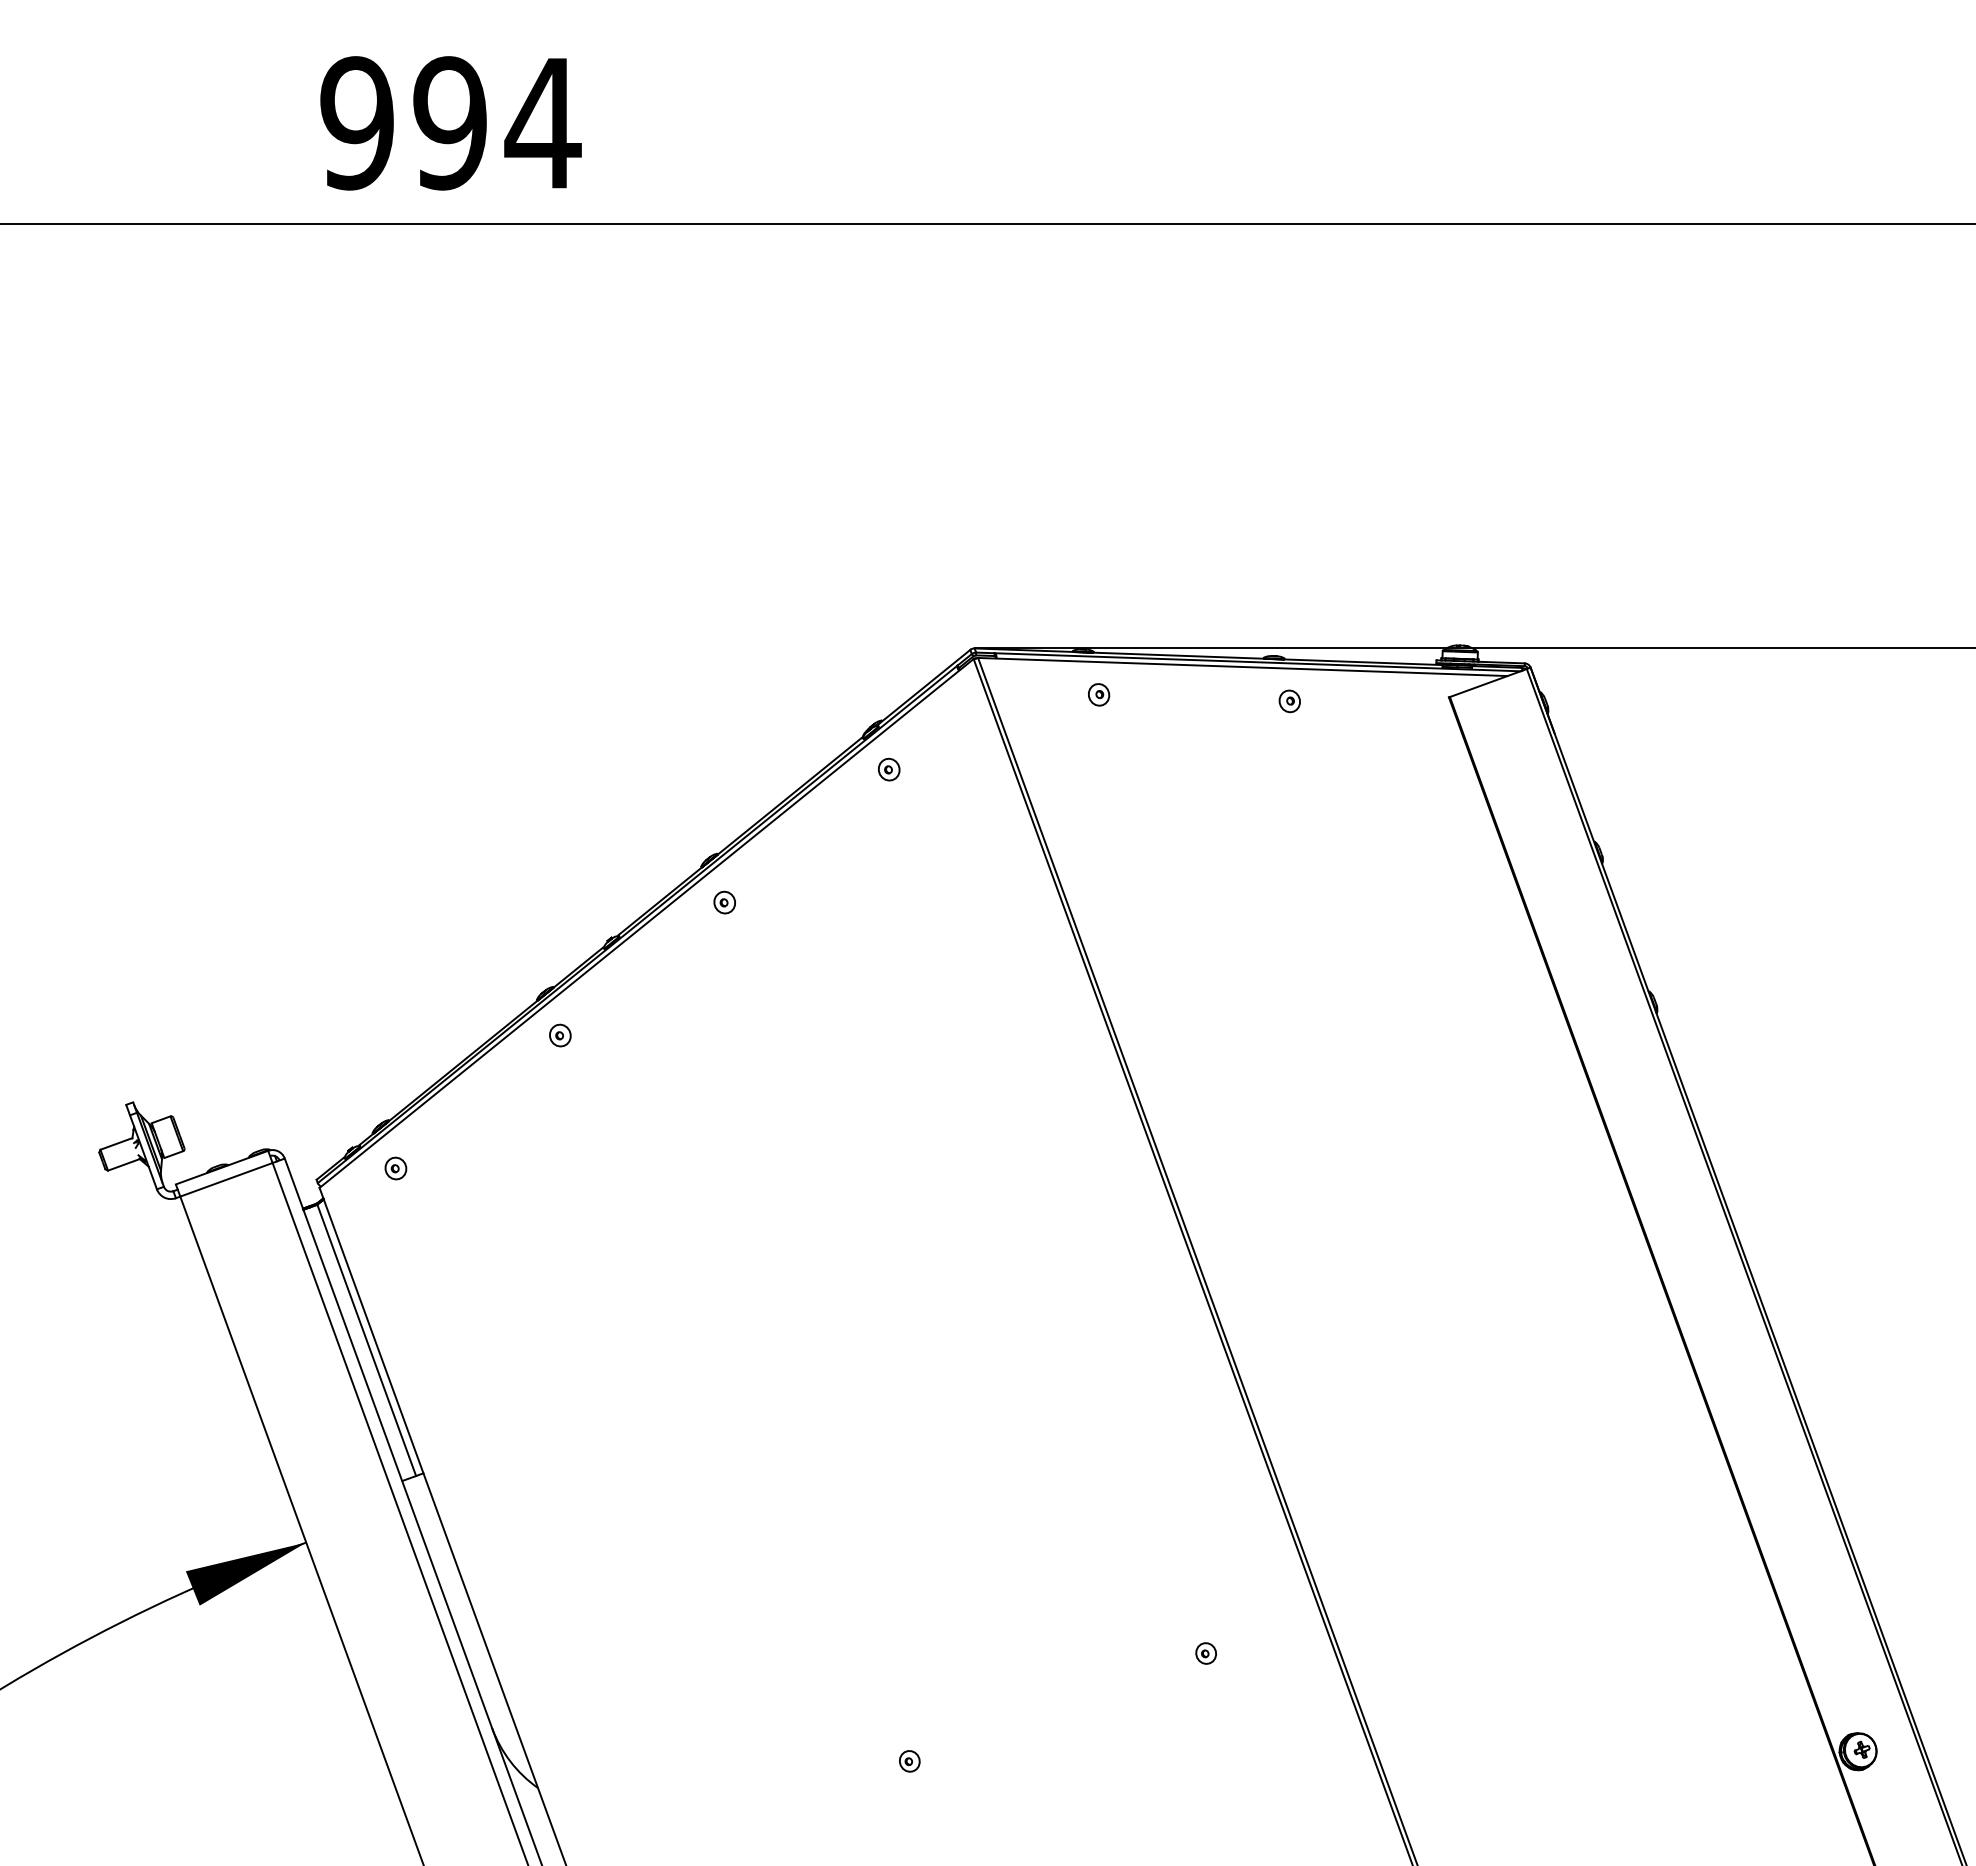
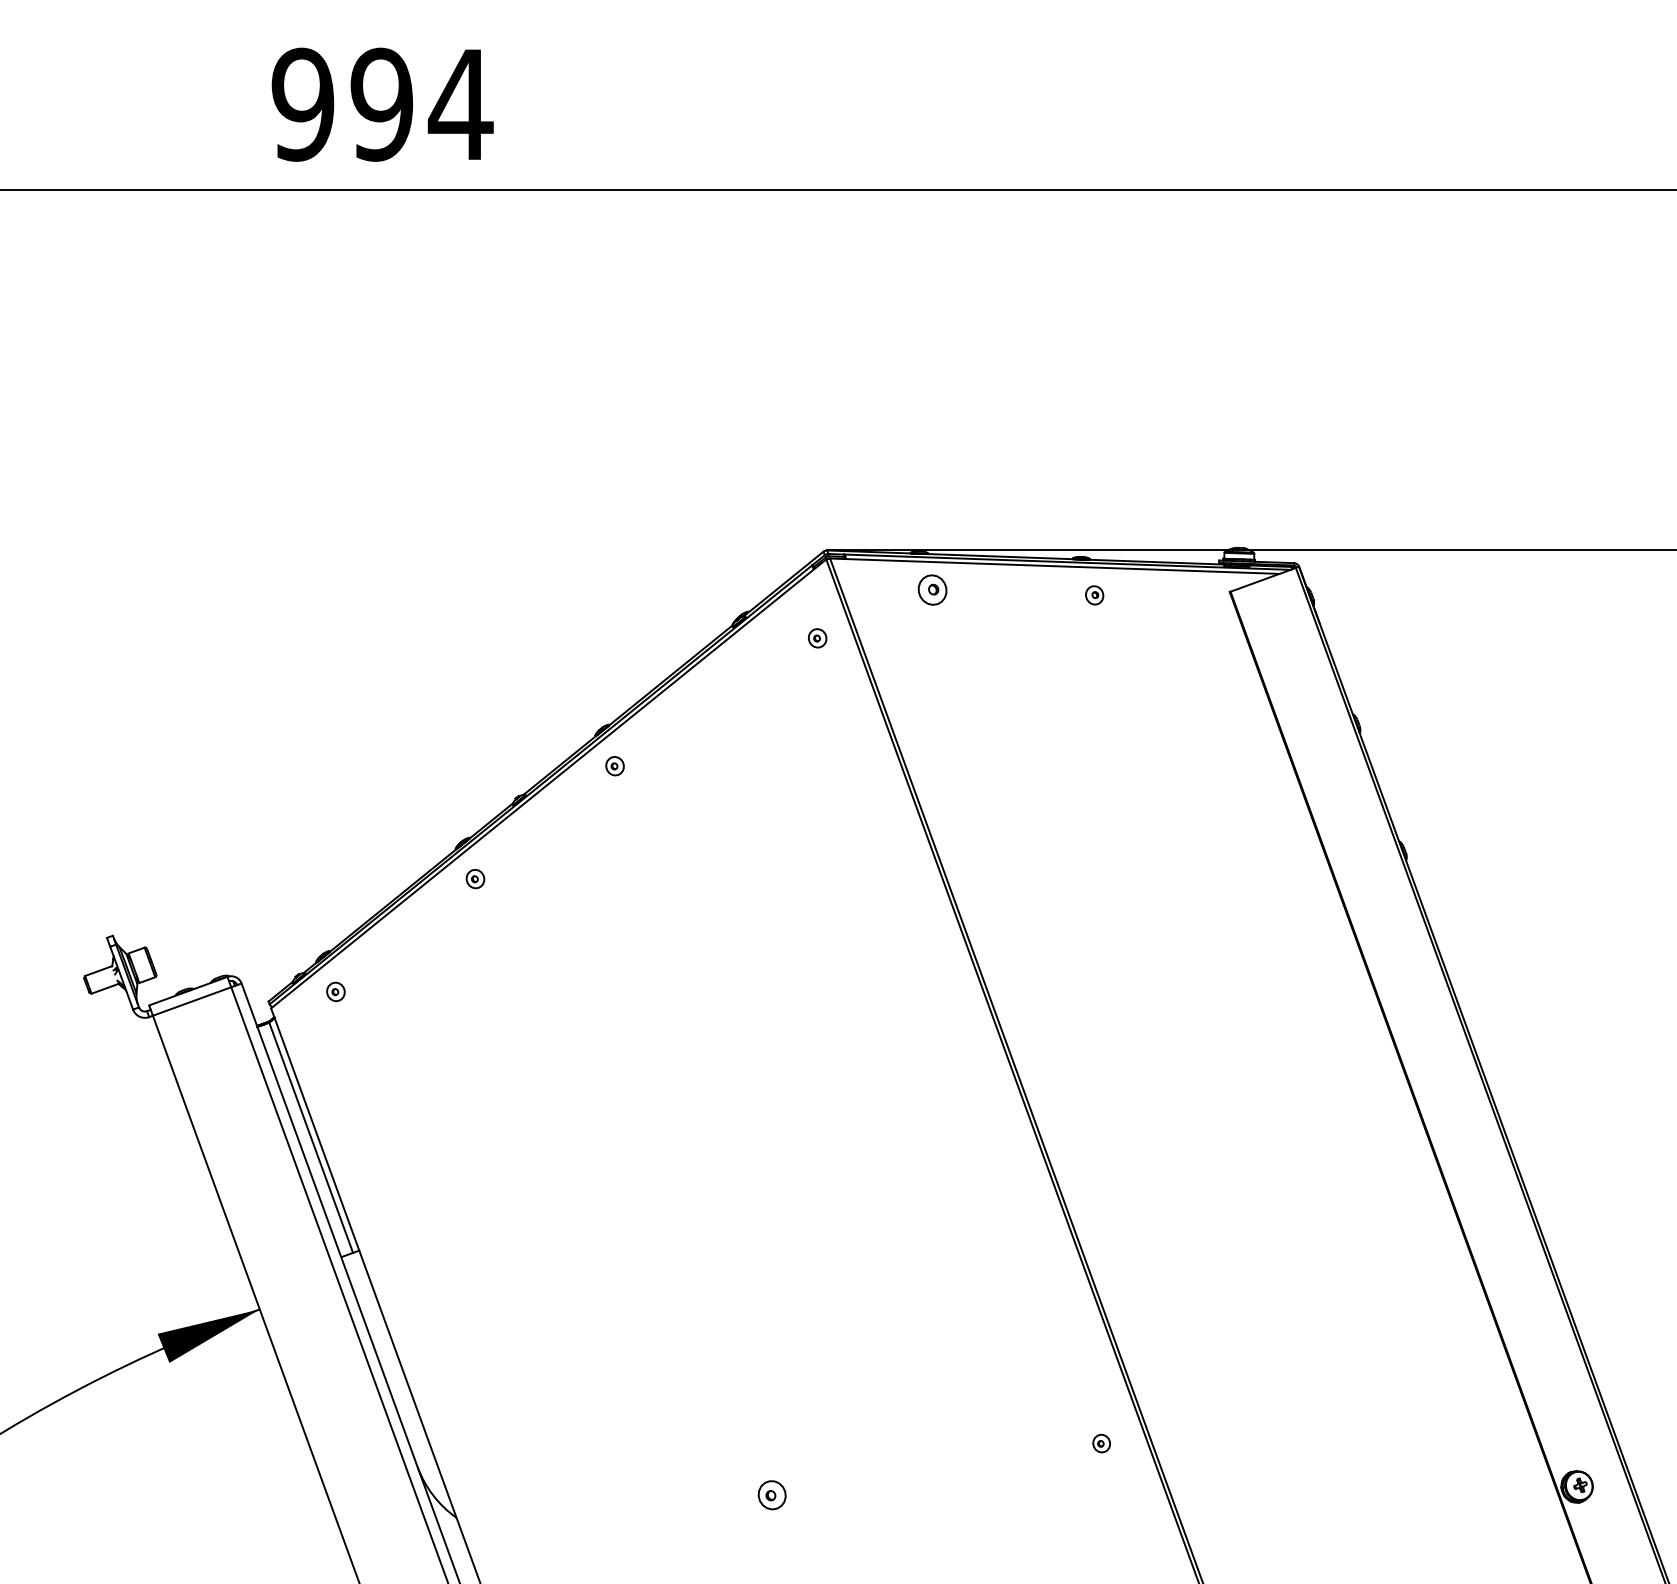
part: (1098, 694) -> (932, 589), size x1.6
part: (889, 769) -> (817, 638), moved
part: (1205, 1653) -> (1101, 1443), moved
part: (909, 1760) -> (771, 1494), size x1.6

